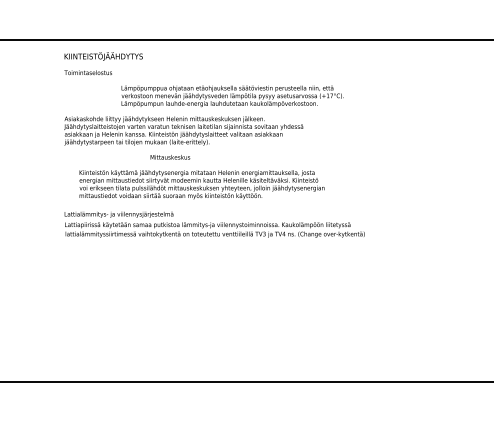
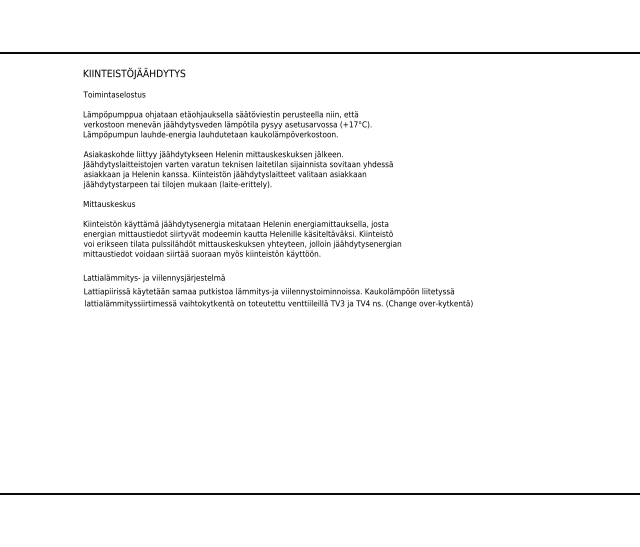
text: (232, 96) -> (227, 125), moved
text: (170, 157) -> (109, 204), moved
text: (201, 184) -> (241, 239), moved

